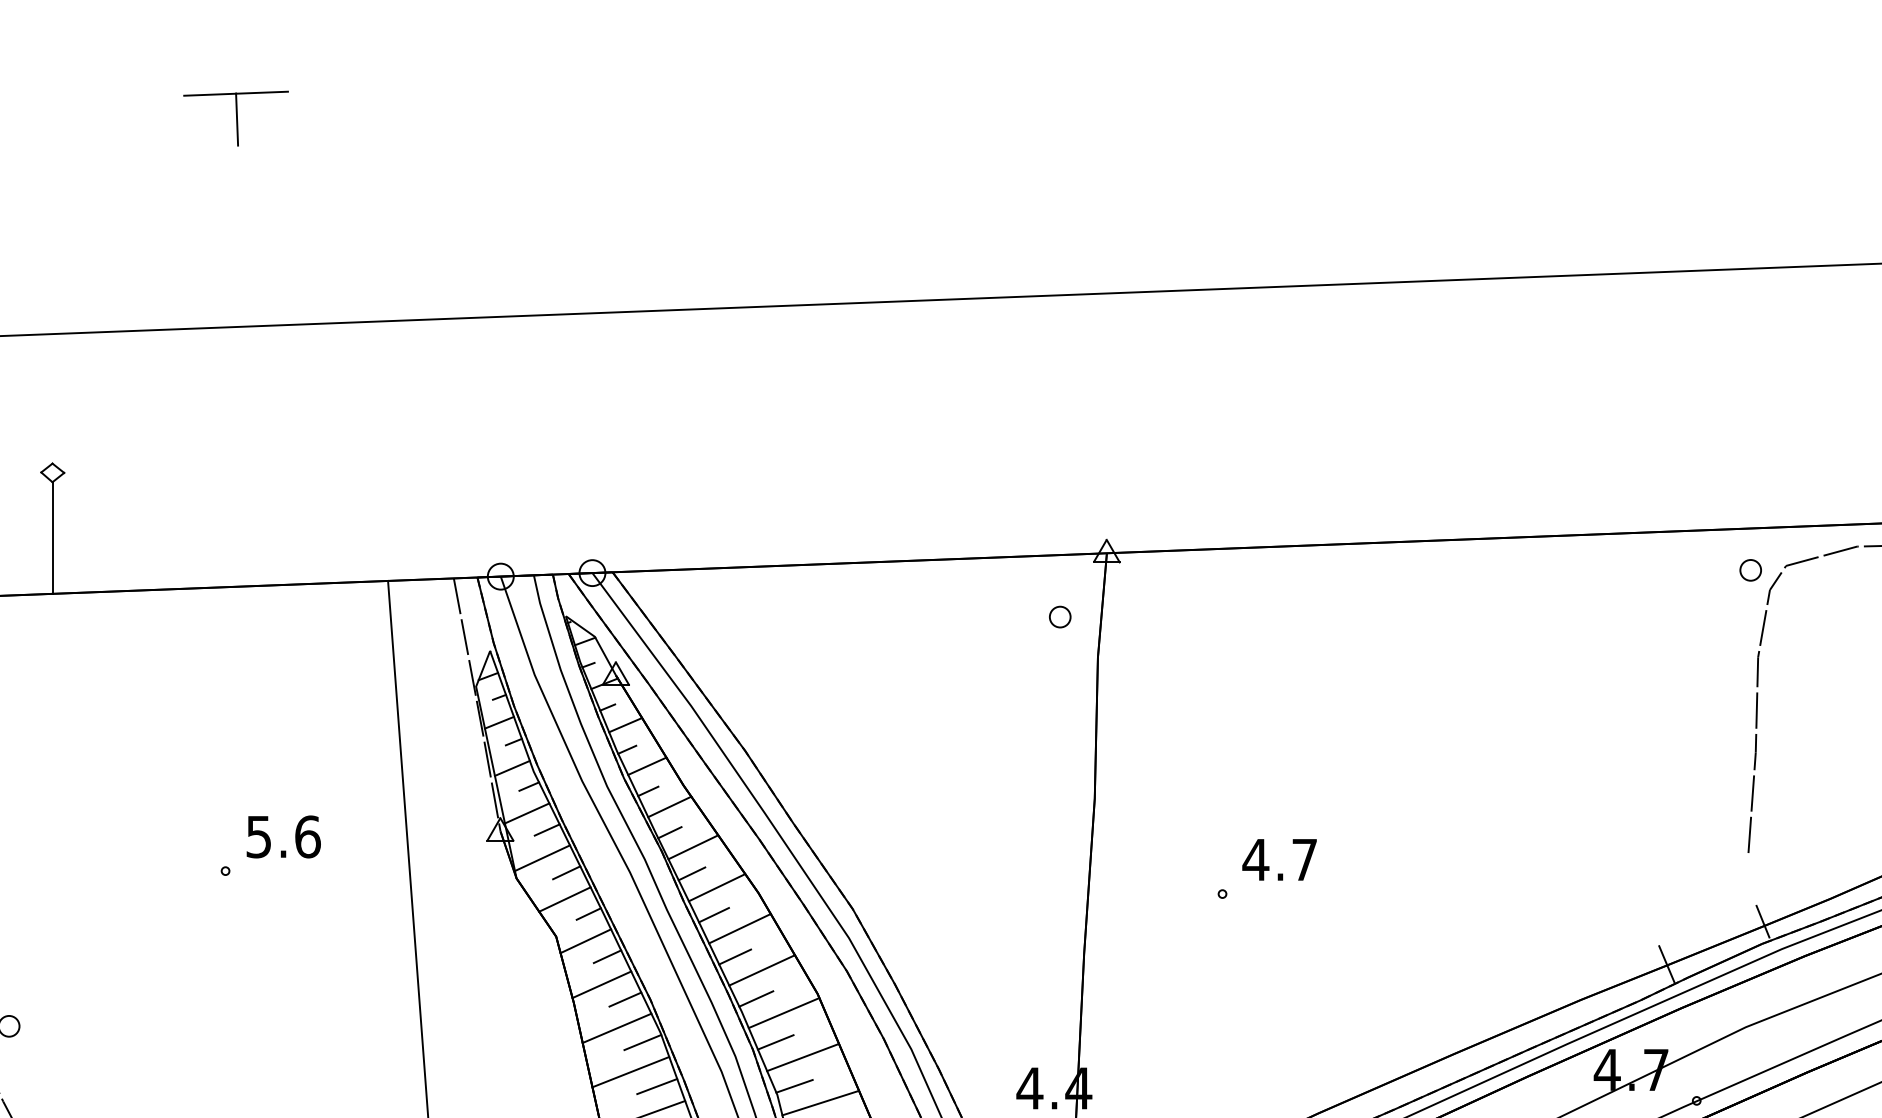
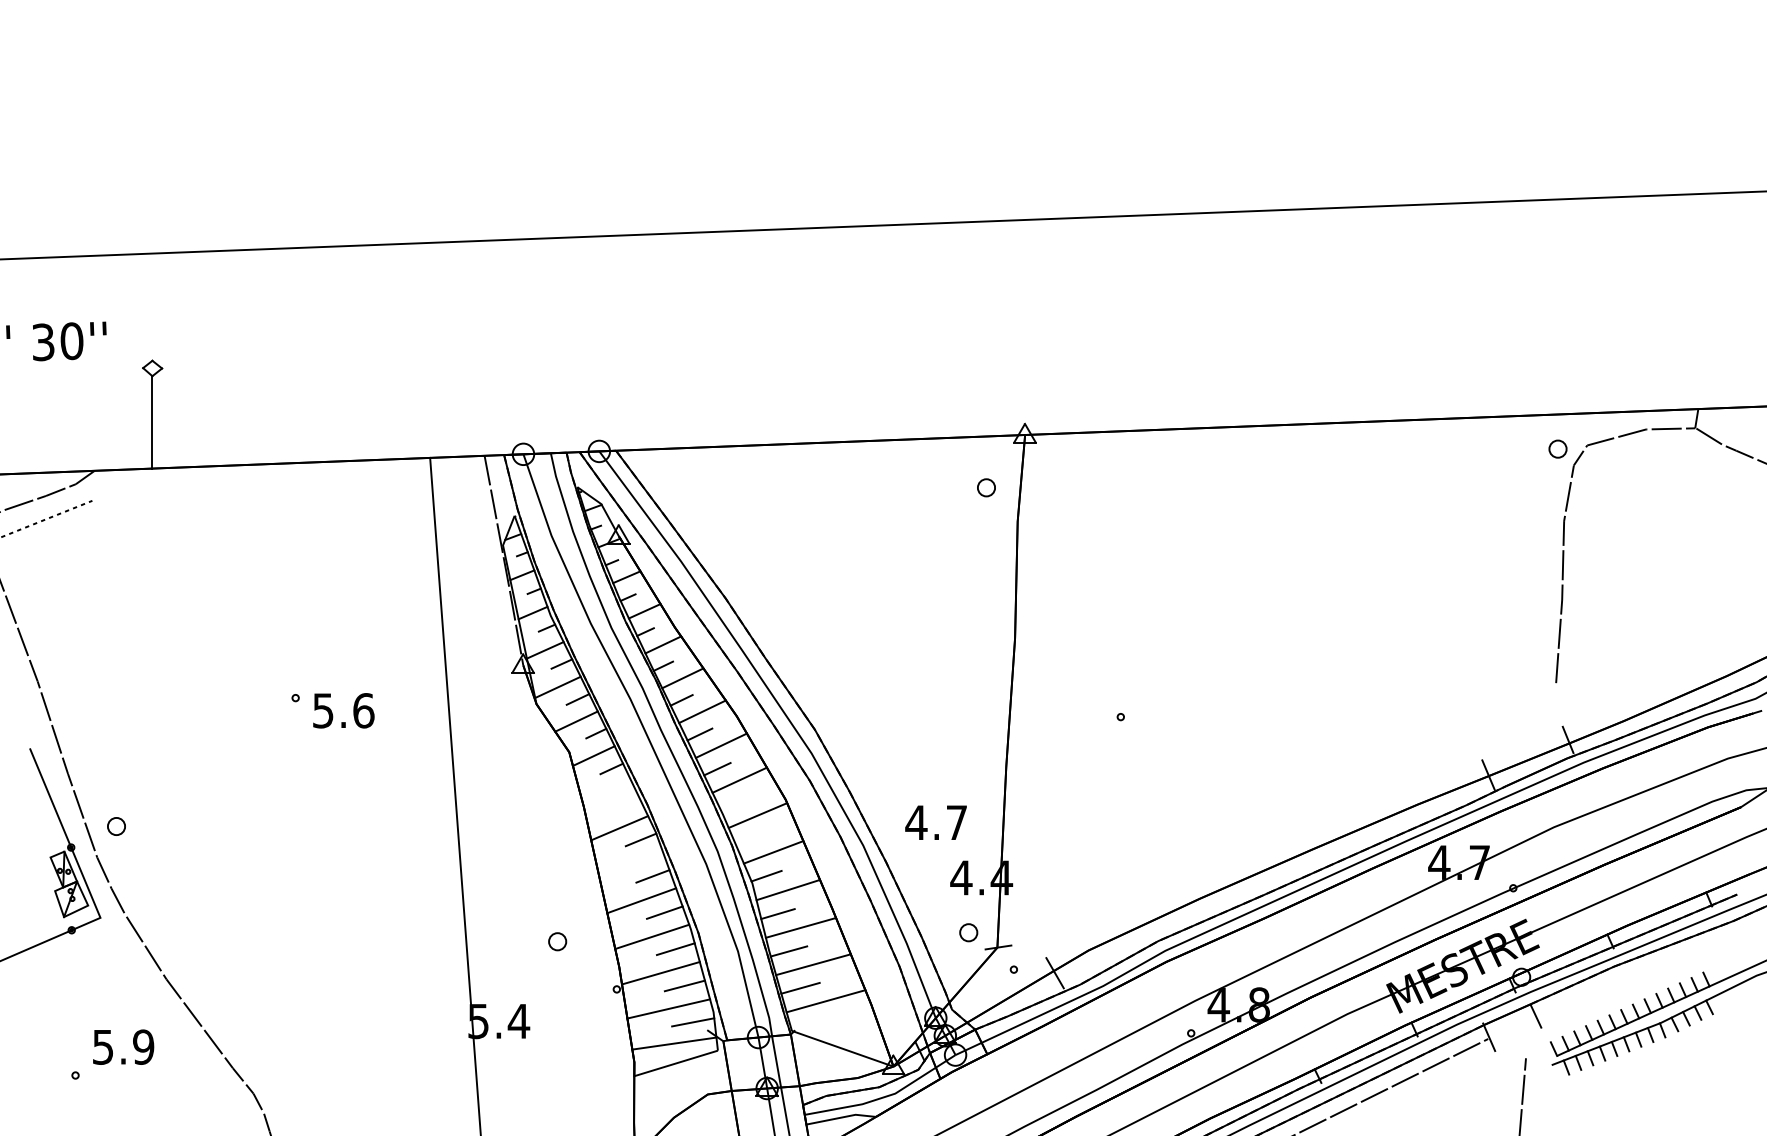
part: (236, 118) -> (304, 75), removed
text: (283, 836) -> (343, 710), moved
text: (1278, 859) -> (935, 822), moved
line: (601, 985) -> (606, 792), removed
line: (755, 998) -> (734, 803), removed
line: (625, 999) -> (626, 804), removed
line: (775, 1041) -> (750, 839), removed
line: (630, 1070) -> (630, 863), removed

